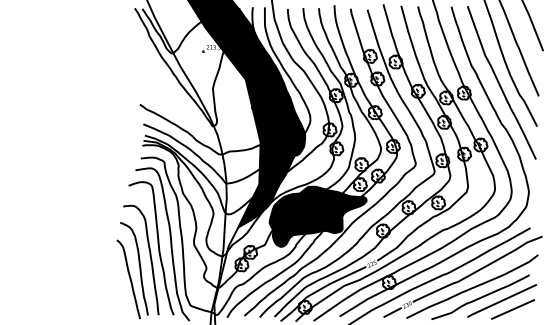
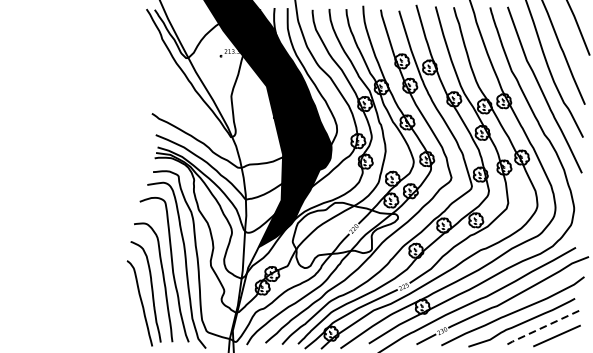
fill: (317, 216) -> (344, 235), removed
line: (501, 300) -> (544, 326), solid -> dashed

